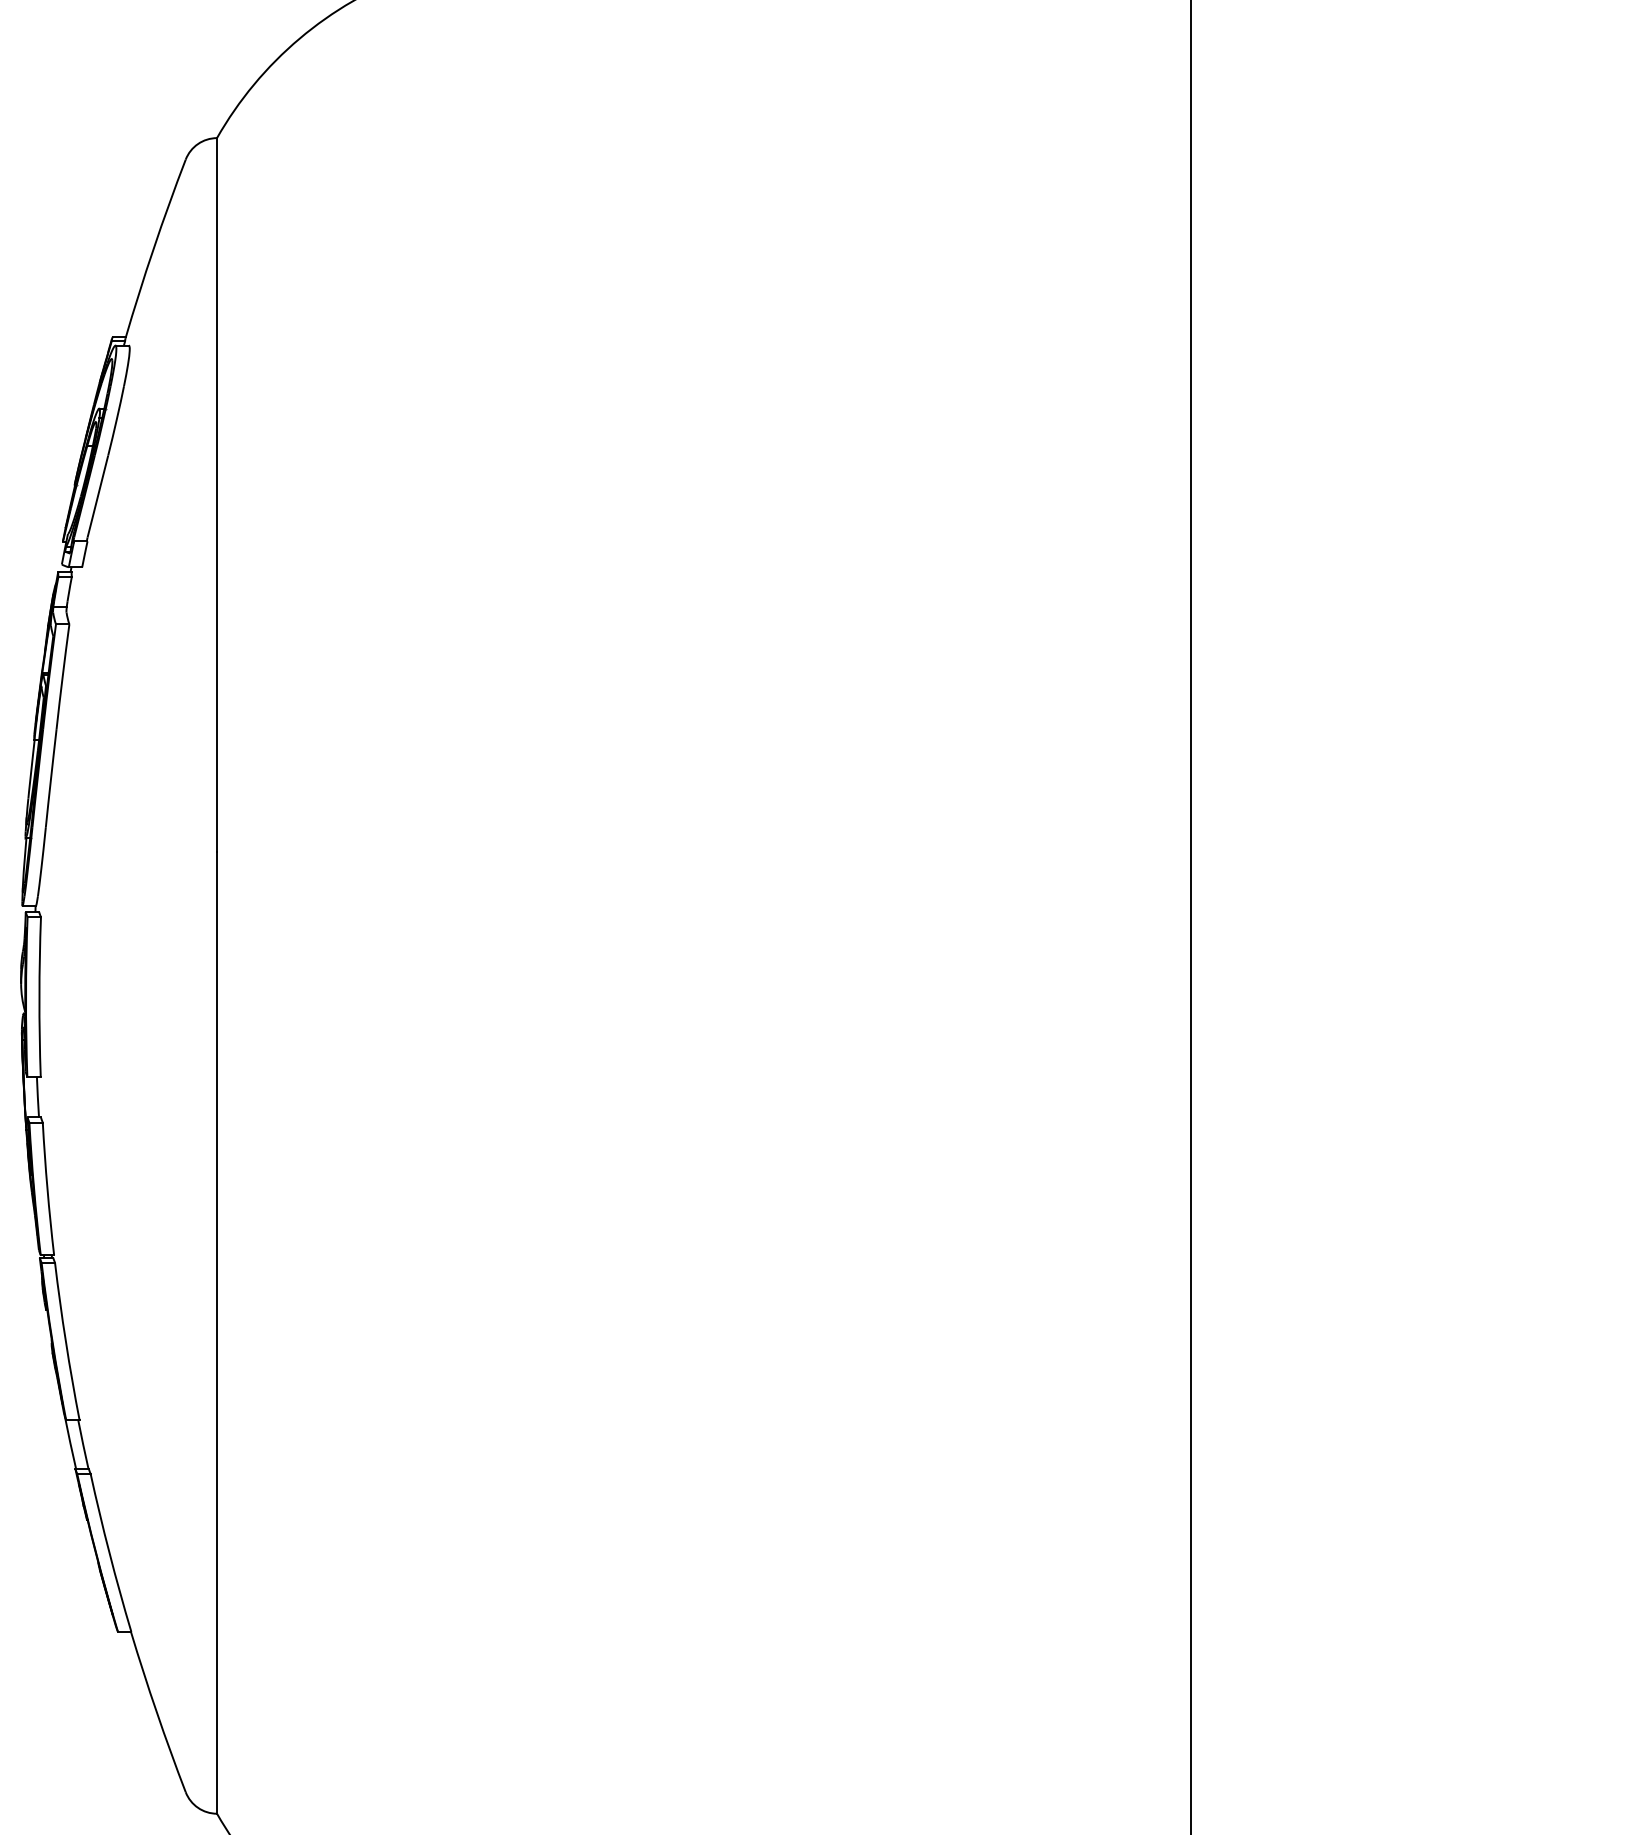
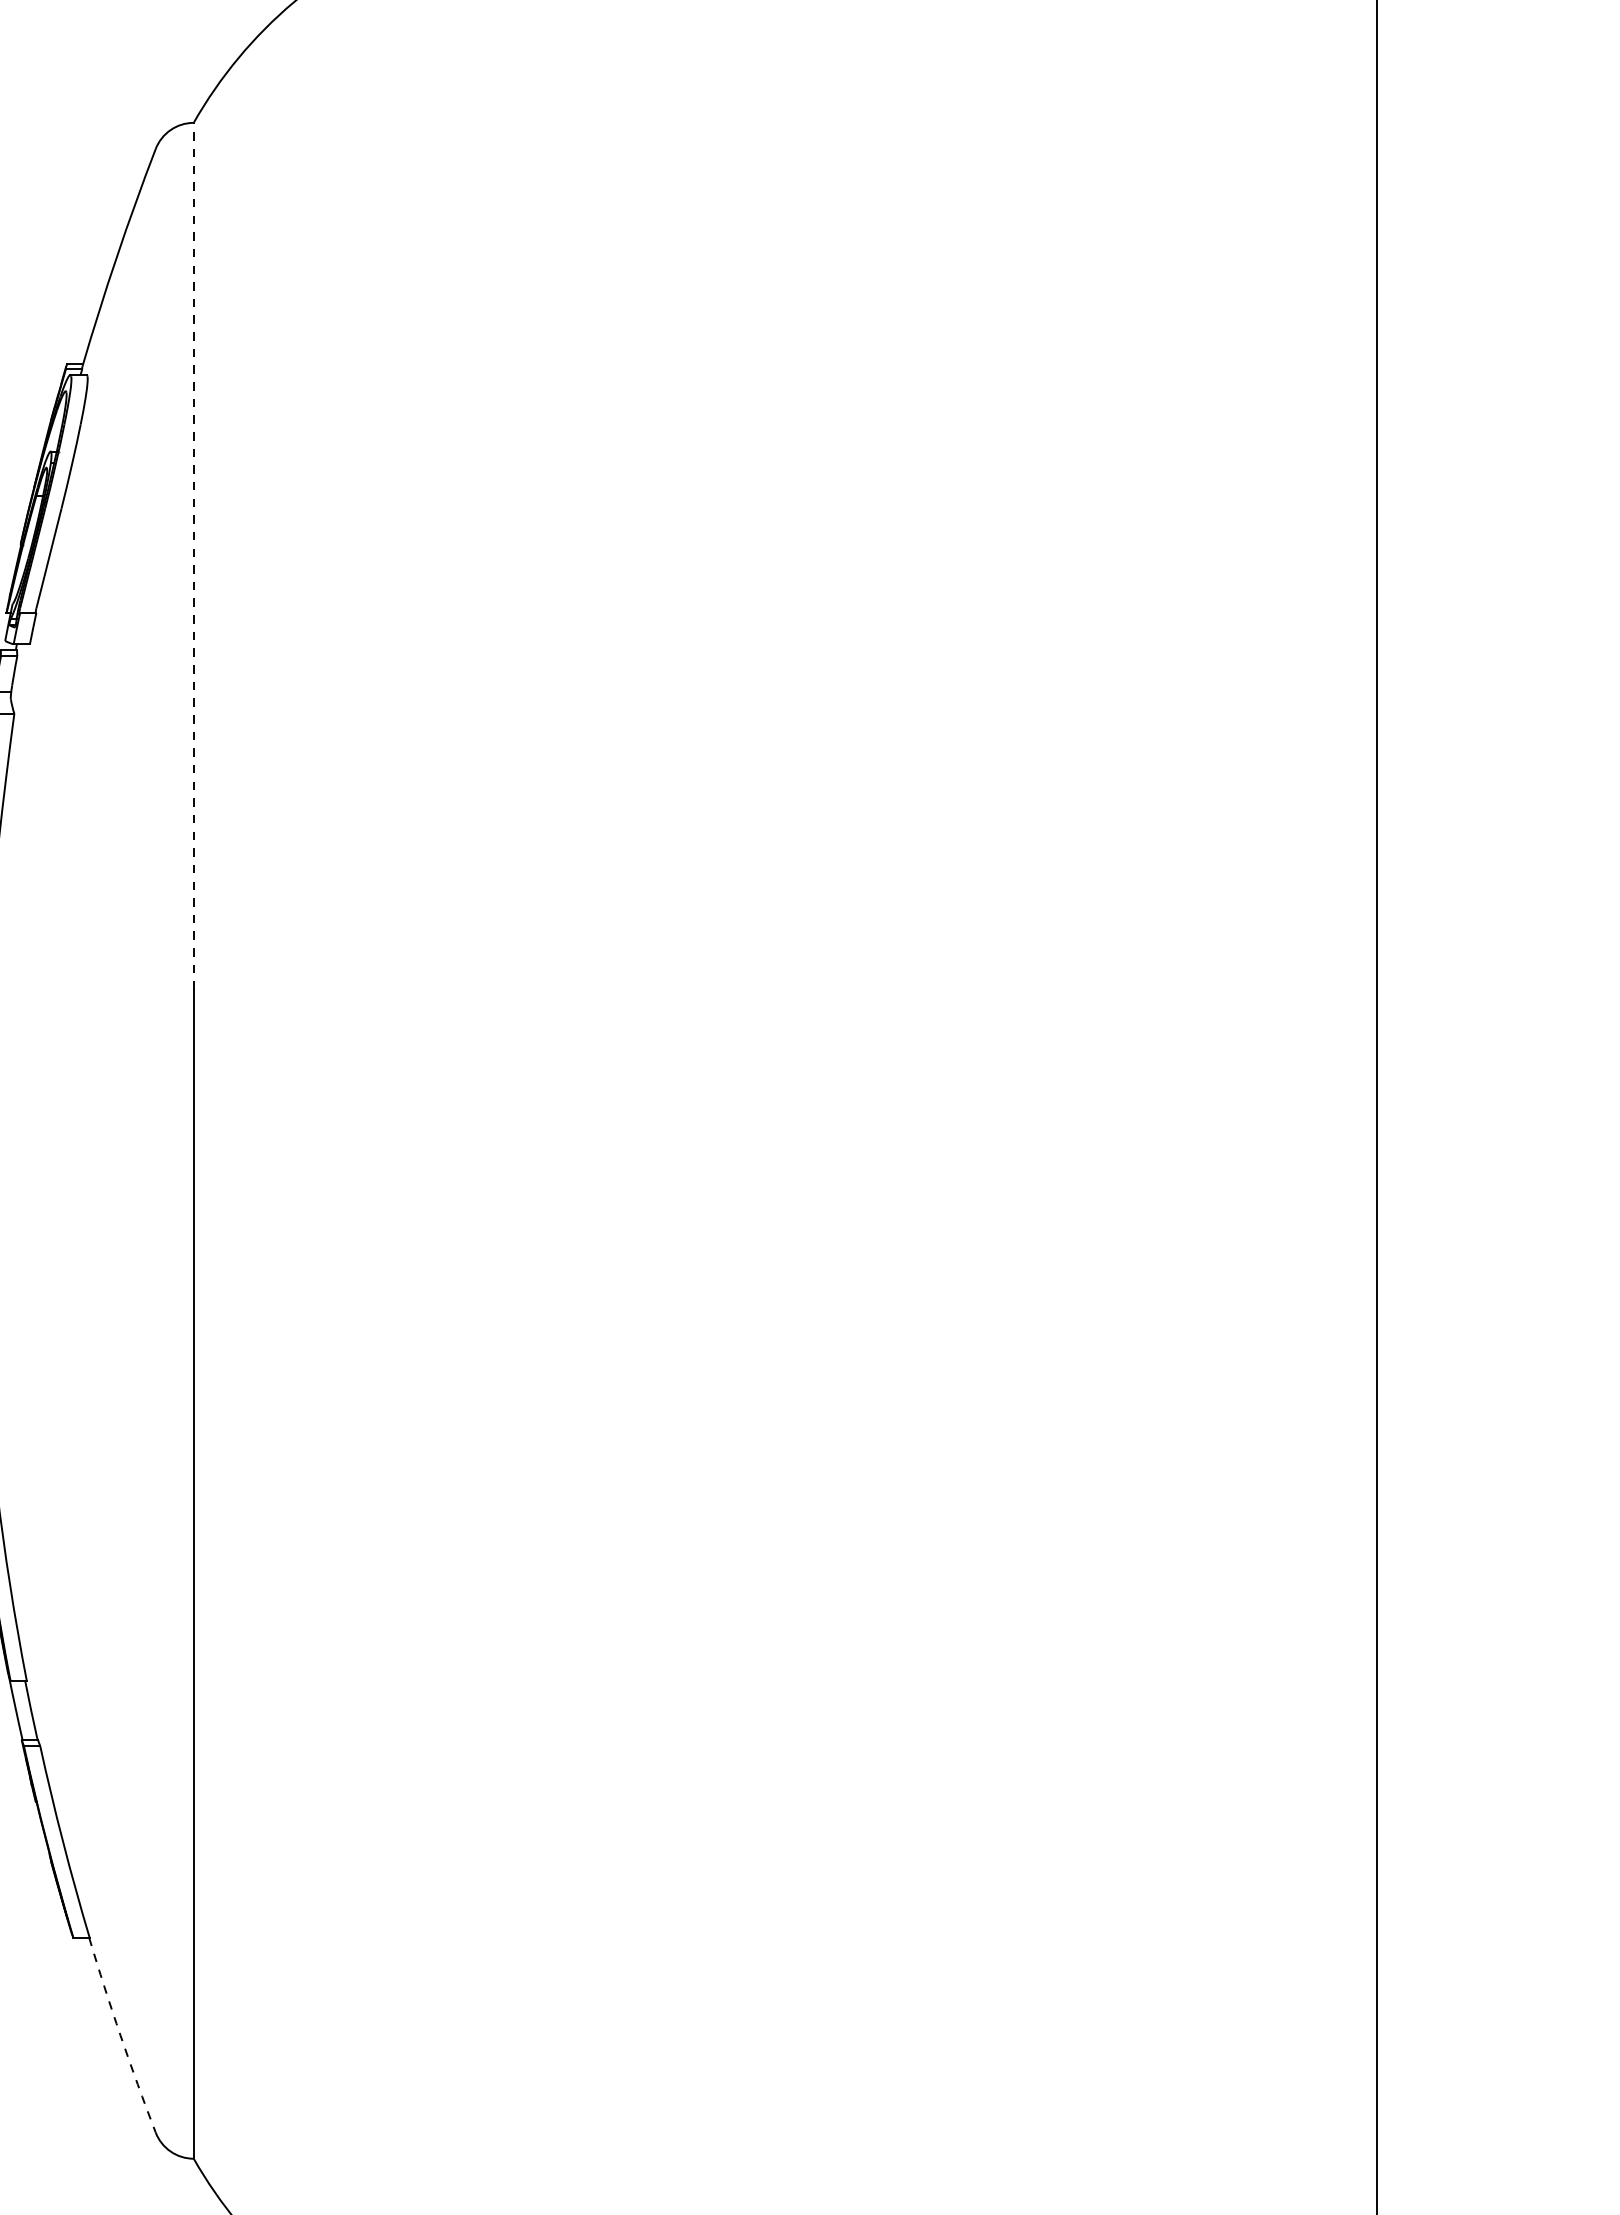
line: (217, 494) -> (194, 555), solid -> dashed
arc: (156, 1712) -> (120, 2035), solid -> dashed

